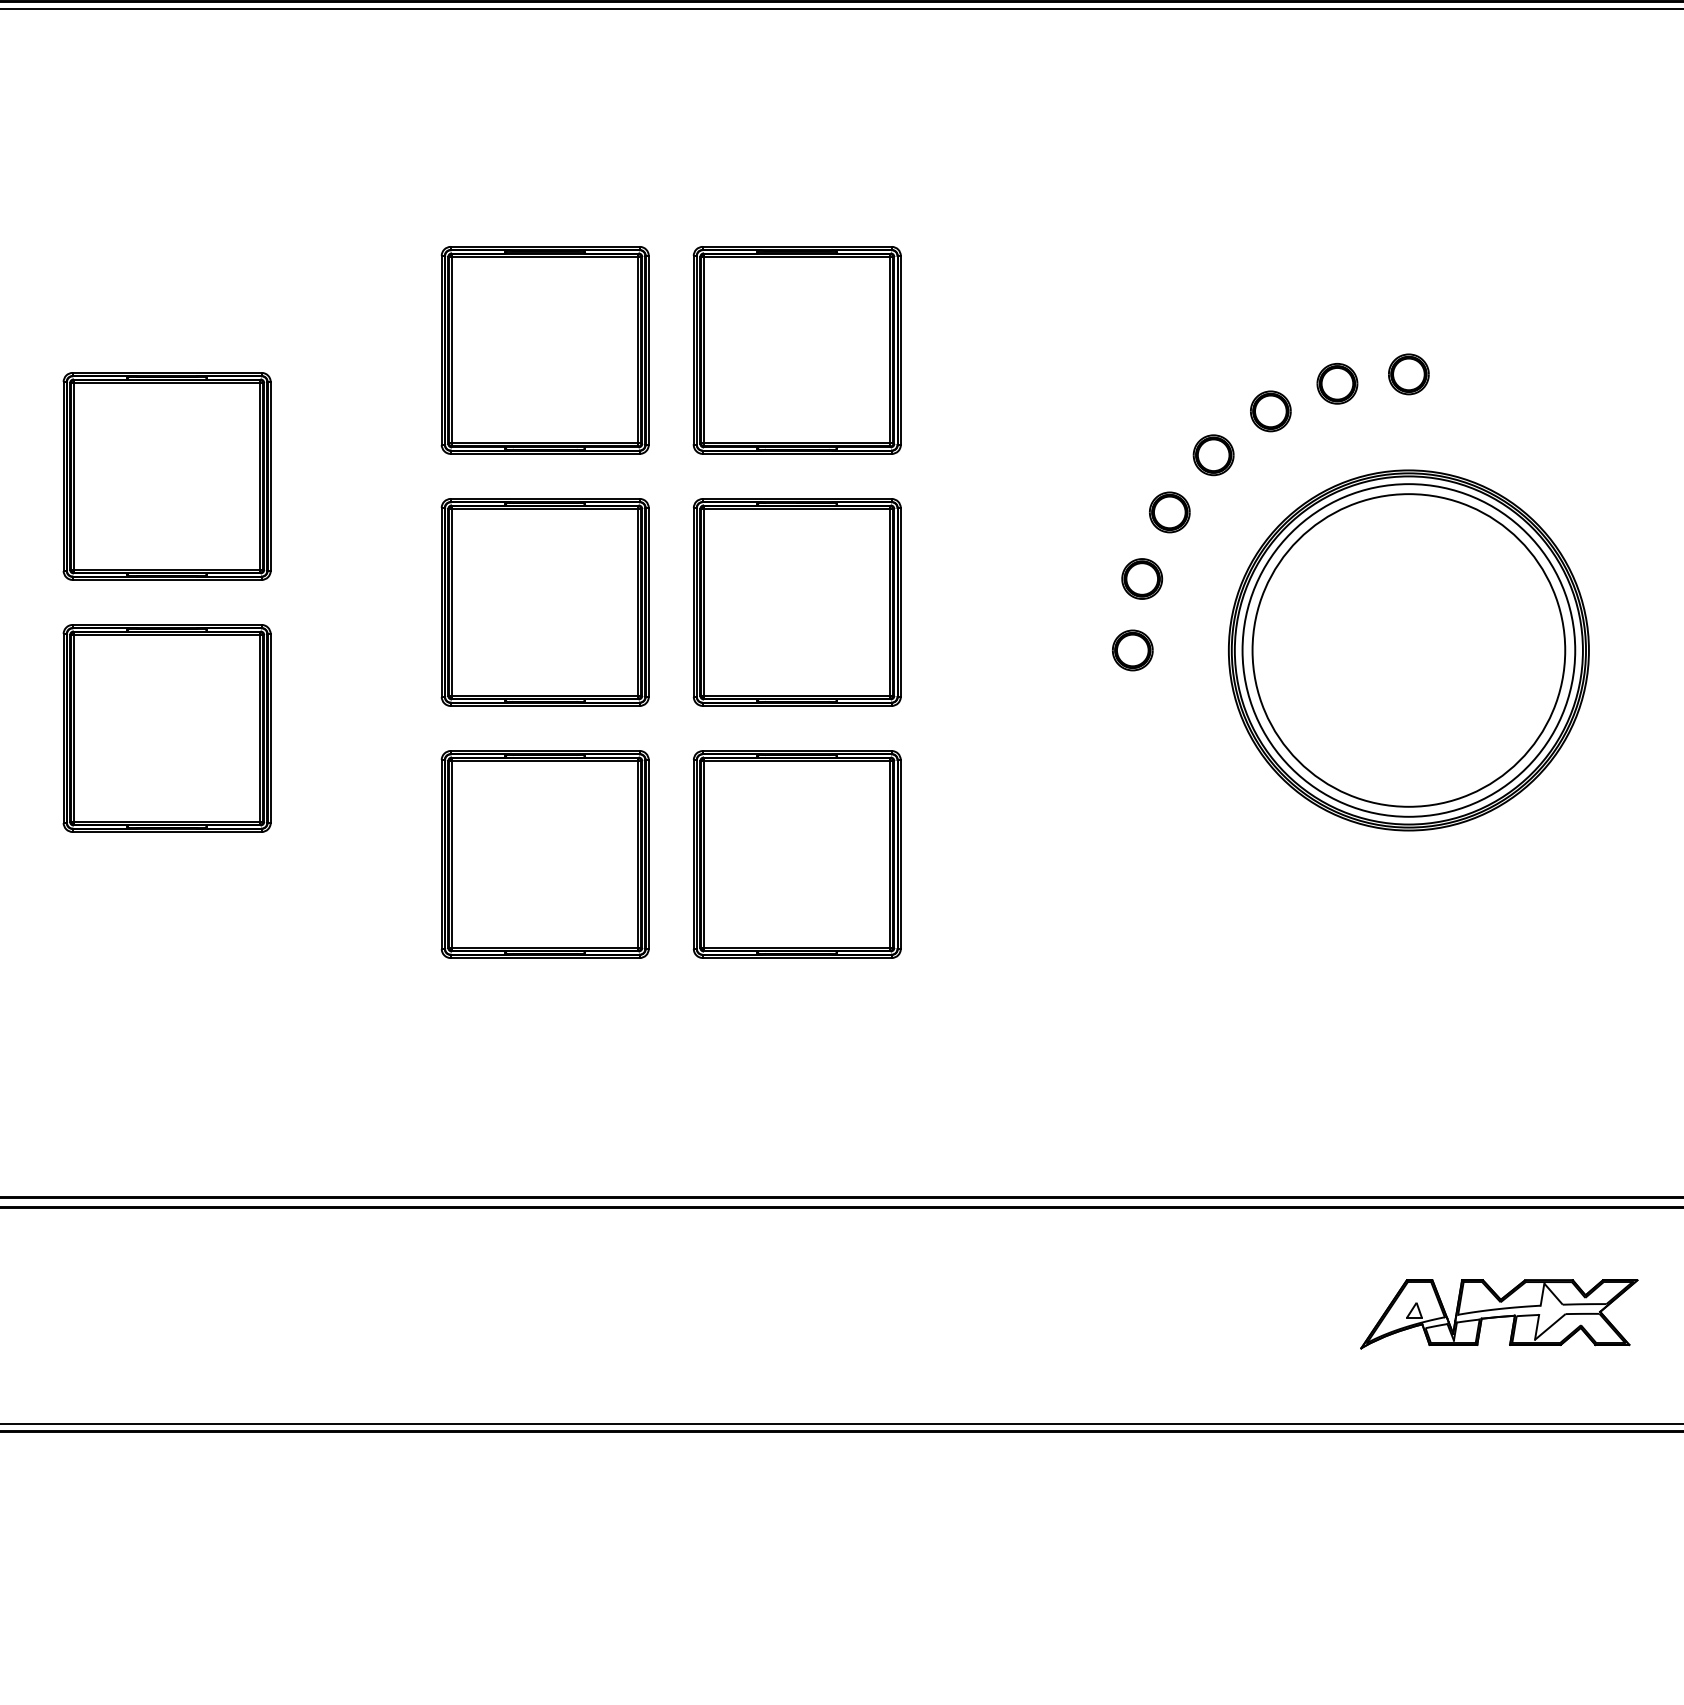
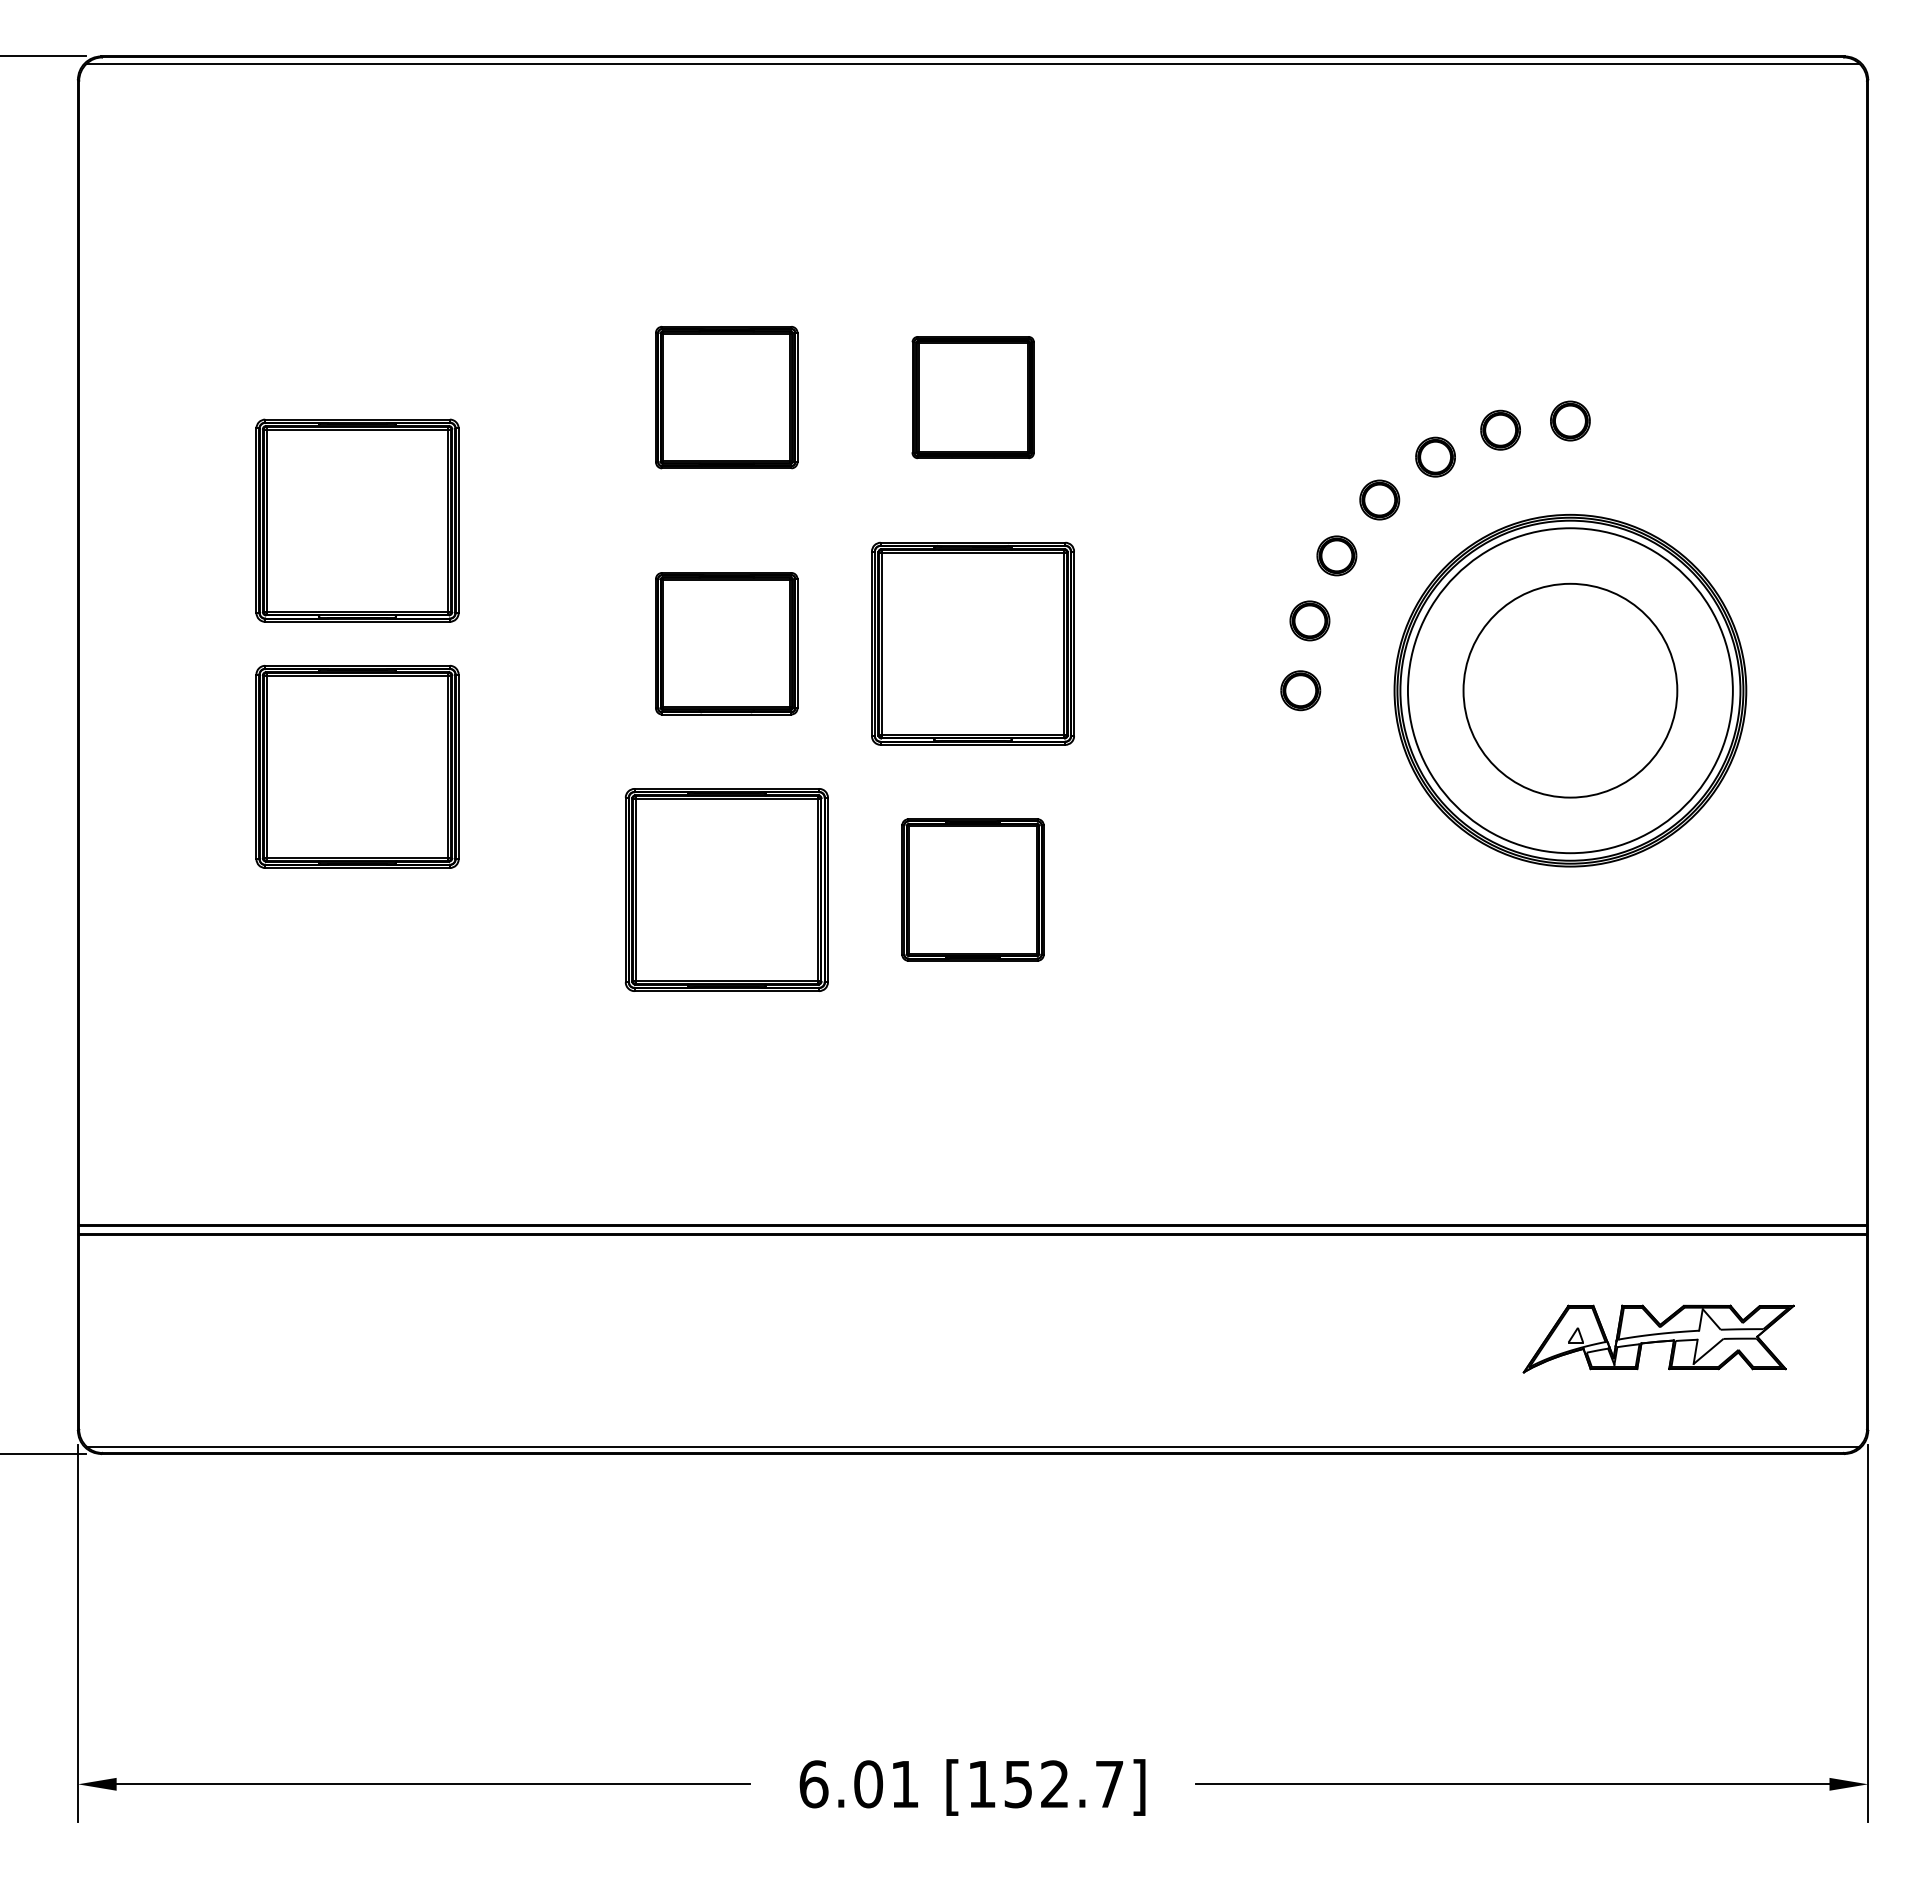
part: (544, 350) -> (726, 397), size x0.7
part: (797, 350) -> (973, 397), size x0.6
part: (544, 602) -> (726, 643), size x0.7
circle: (1408, 650) -> (1570, 690), size x0.7
part: (796, 853) -> (972, 889), size x0.7

